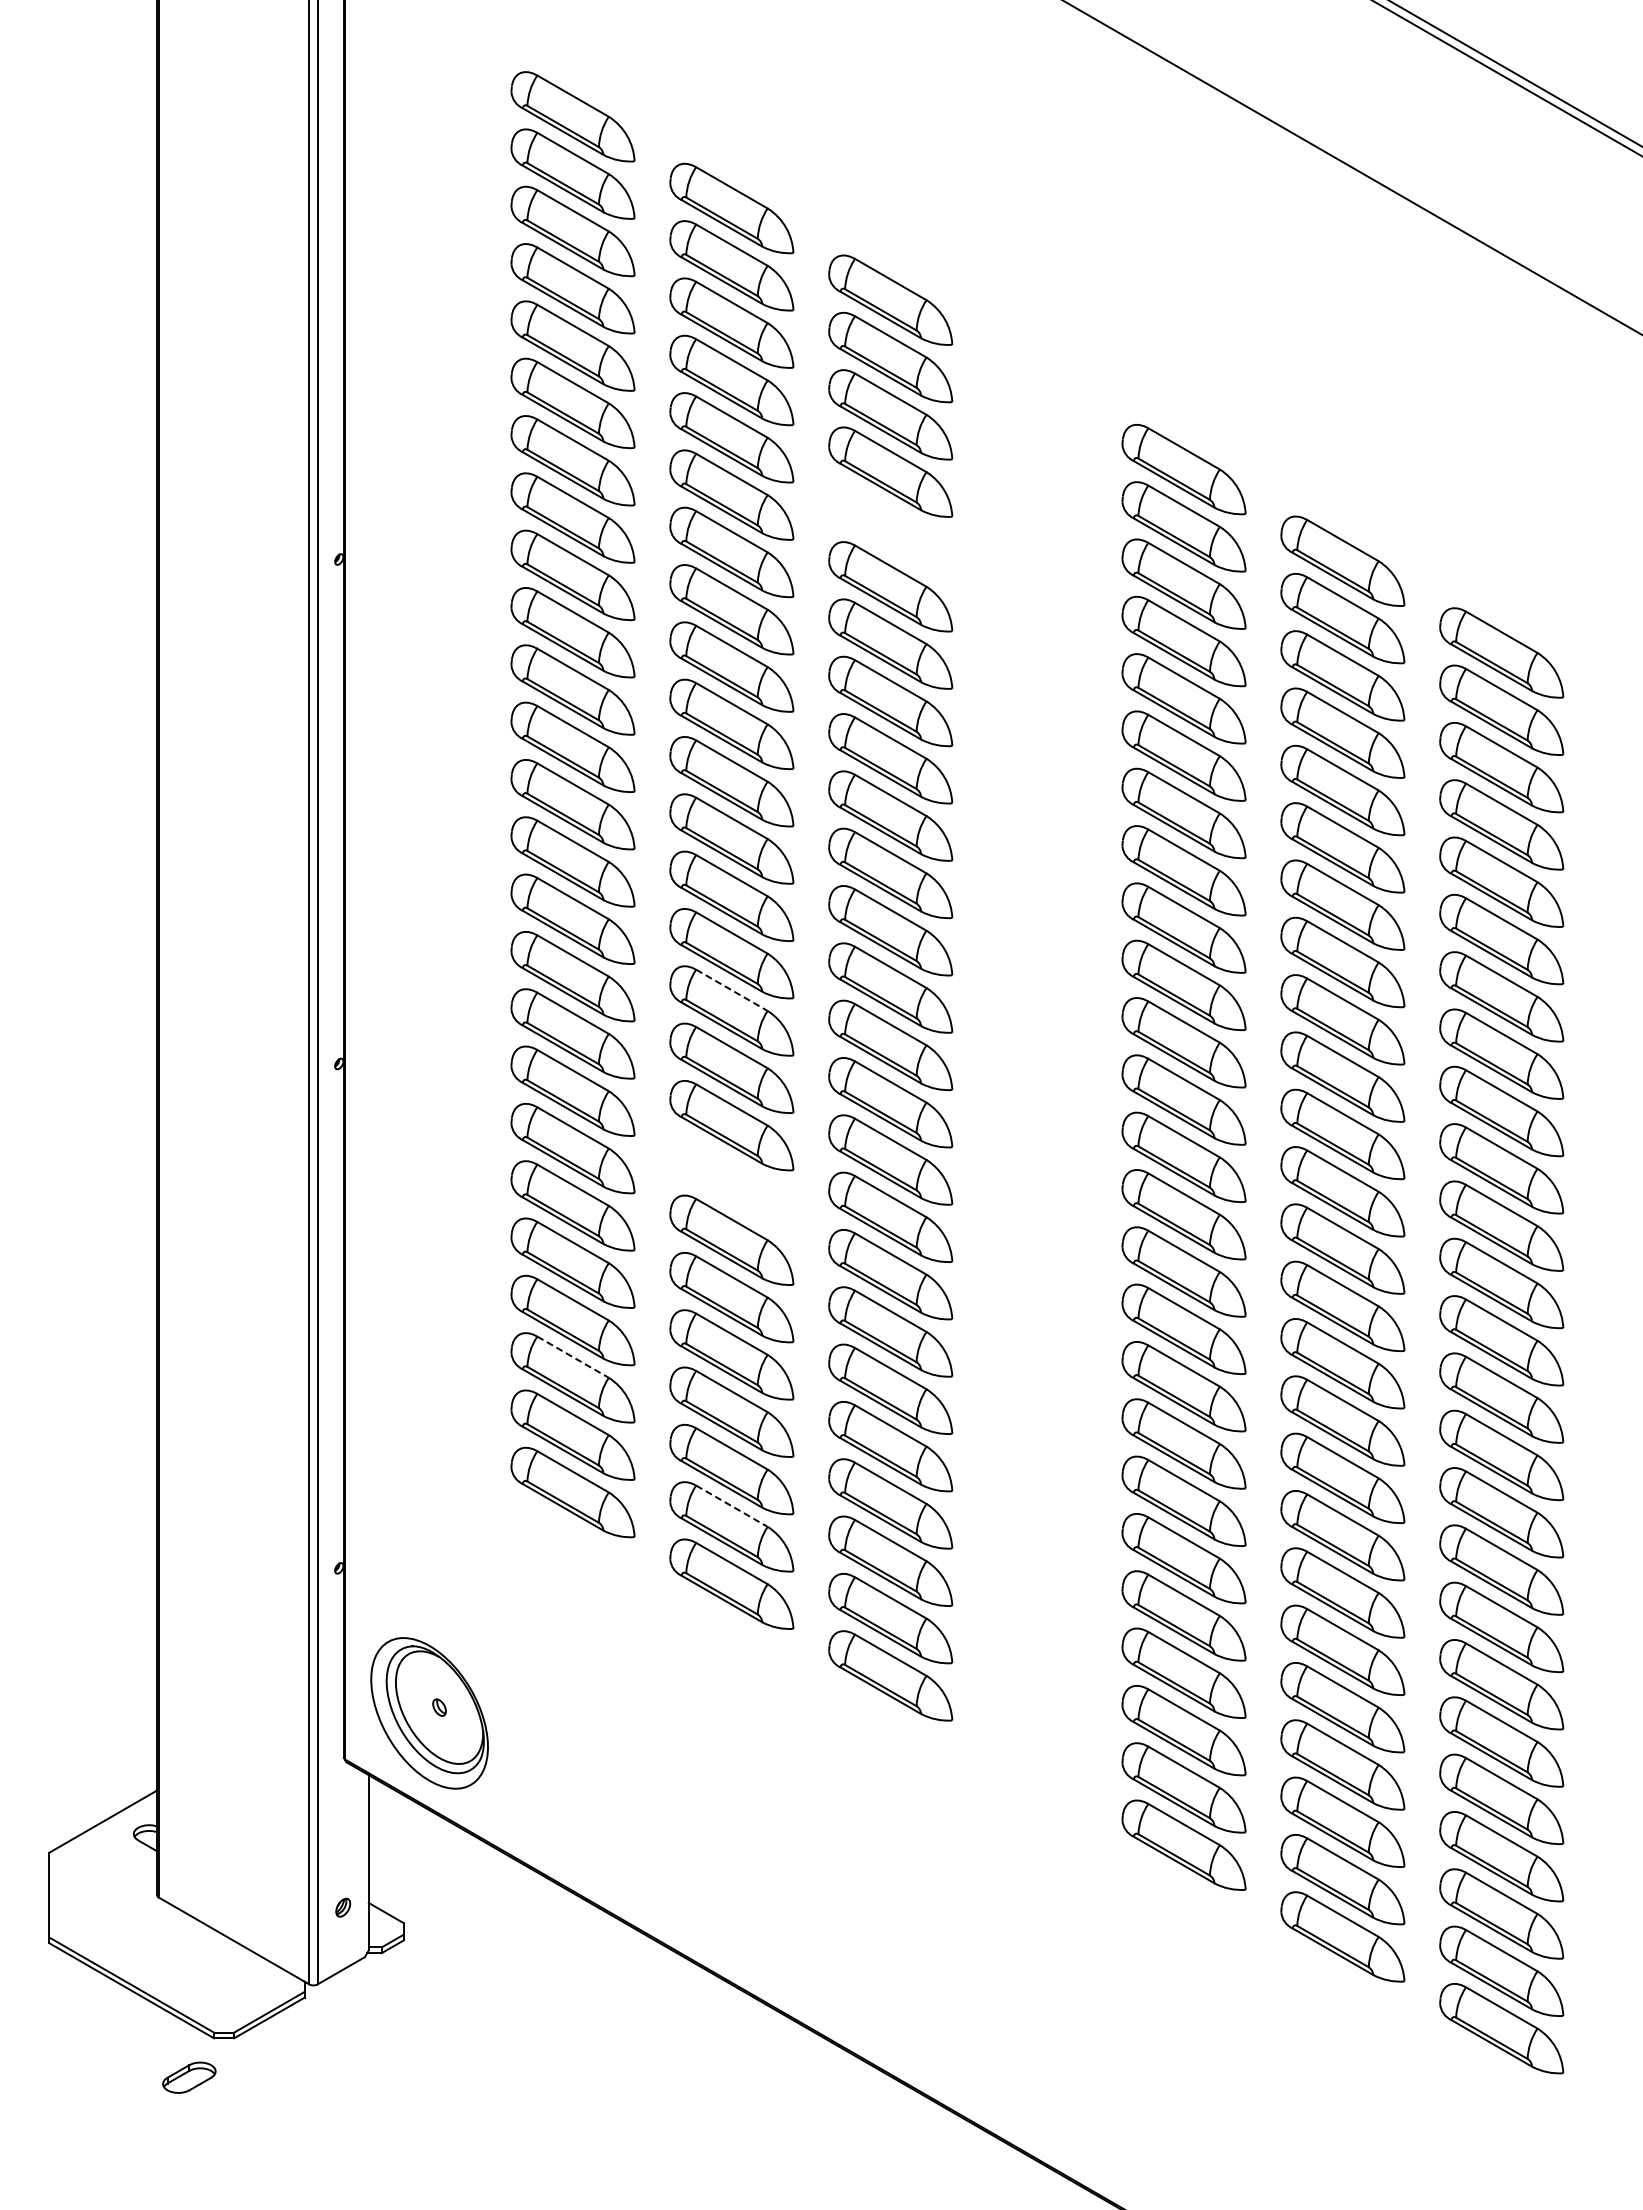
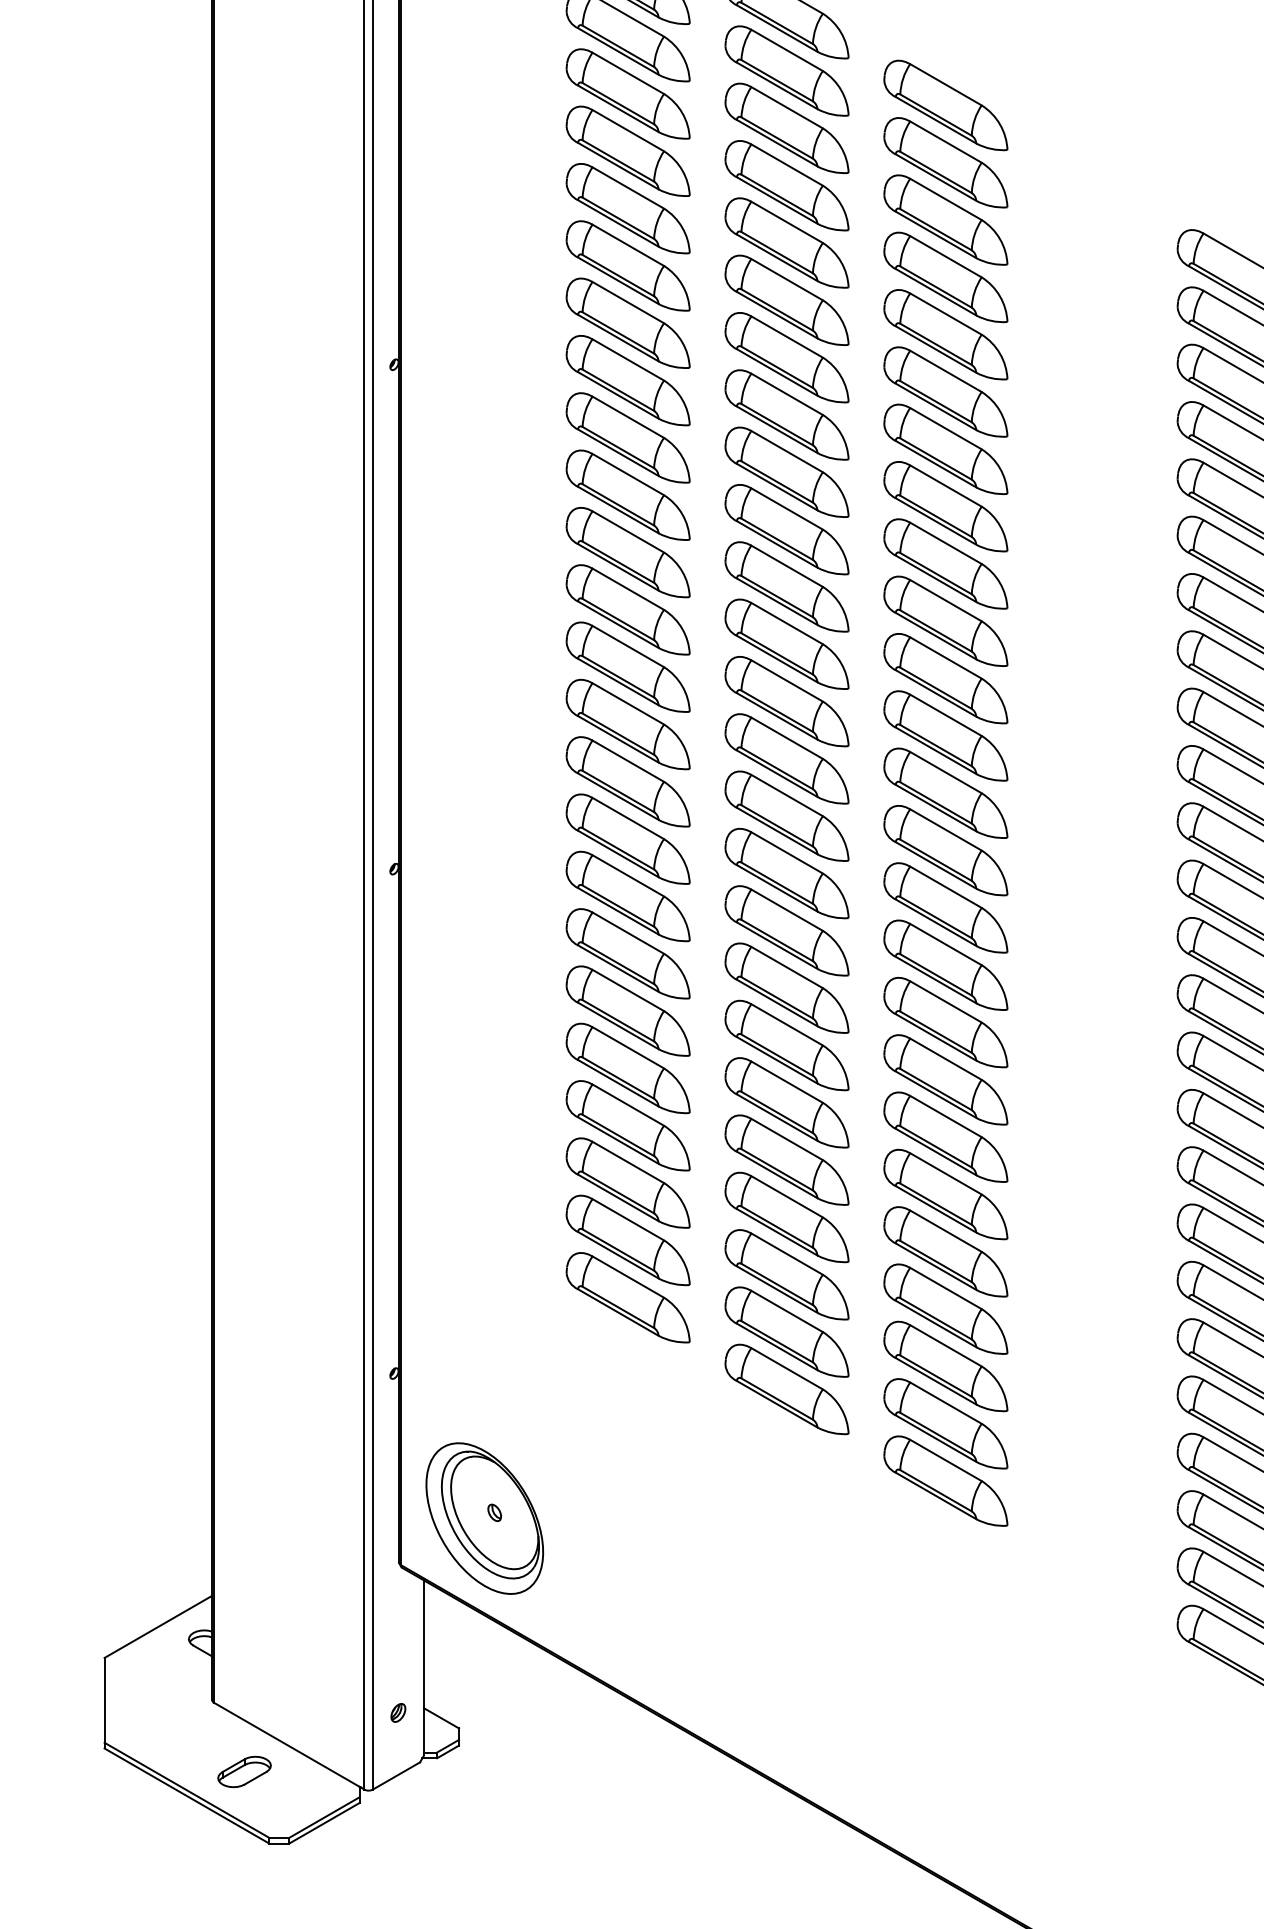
part: (890, 529) -> (945, 334), added
line: (732, 990) -> (787, 795), dashed -> solid
part: (731, 1182) -> (786, 987), added
line: (573, 1357) -> (628, 1162), dashed -> solid
line: (732, 1506) -> (787, 1311), dashed -> solid
part: (189, 2077) -> (244, 1771), moved

